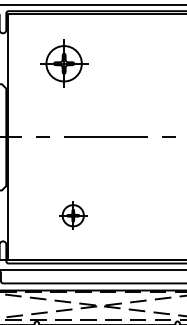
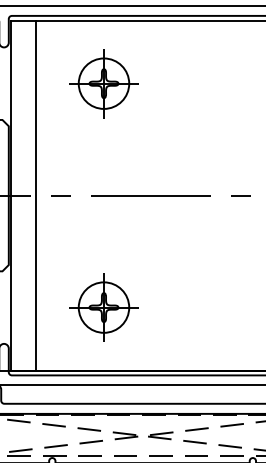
part: (64, 63) -> (104, 83), moved
line: (25, 137) -> (36, 195), added
part: (73, 215) -> (104, 307), size x1.67

